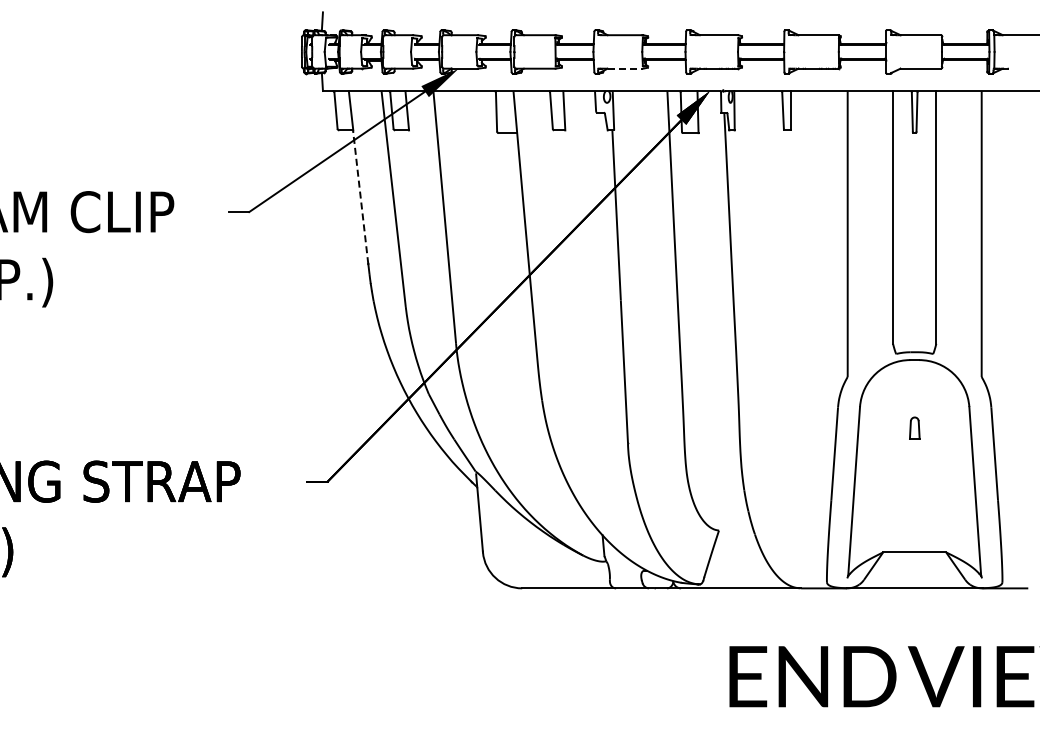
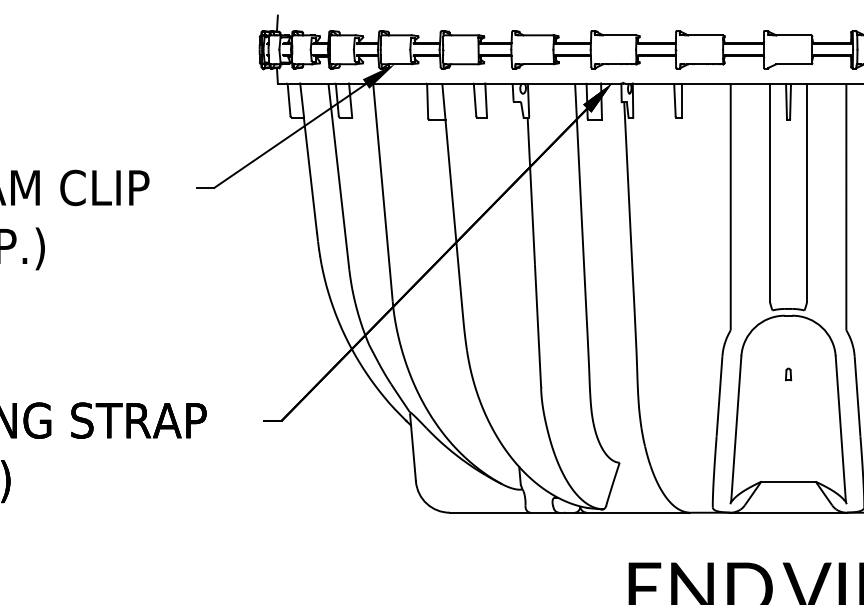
line: (625, 68) -> (538, 64), dashed -> solid
line: (360, 196) -> (310, 174), dashed -> solid
part: (914, 427) -> (788, 373), size x0.62

